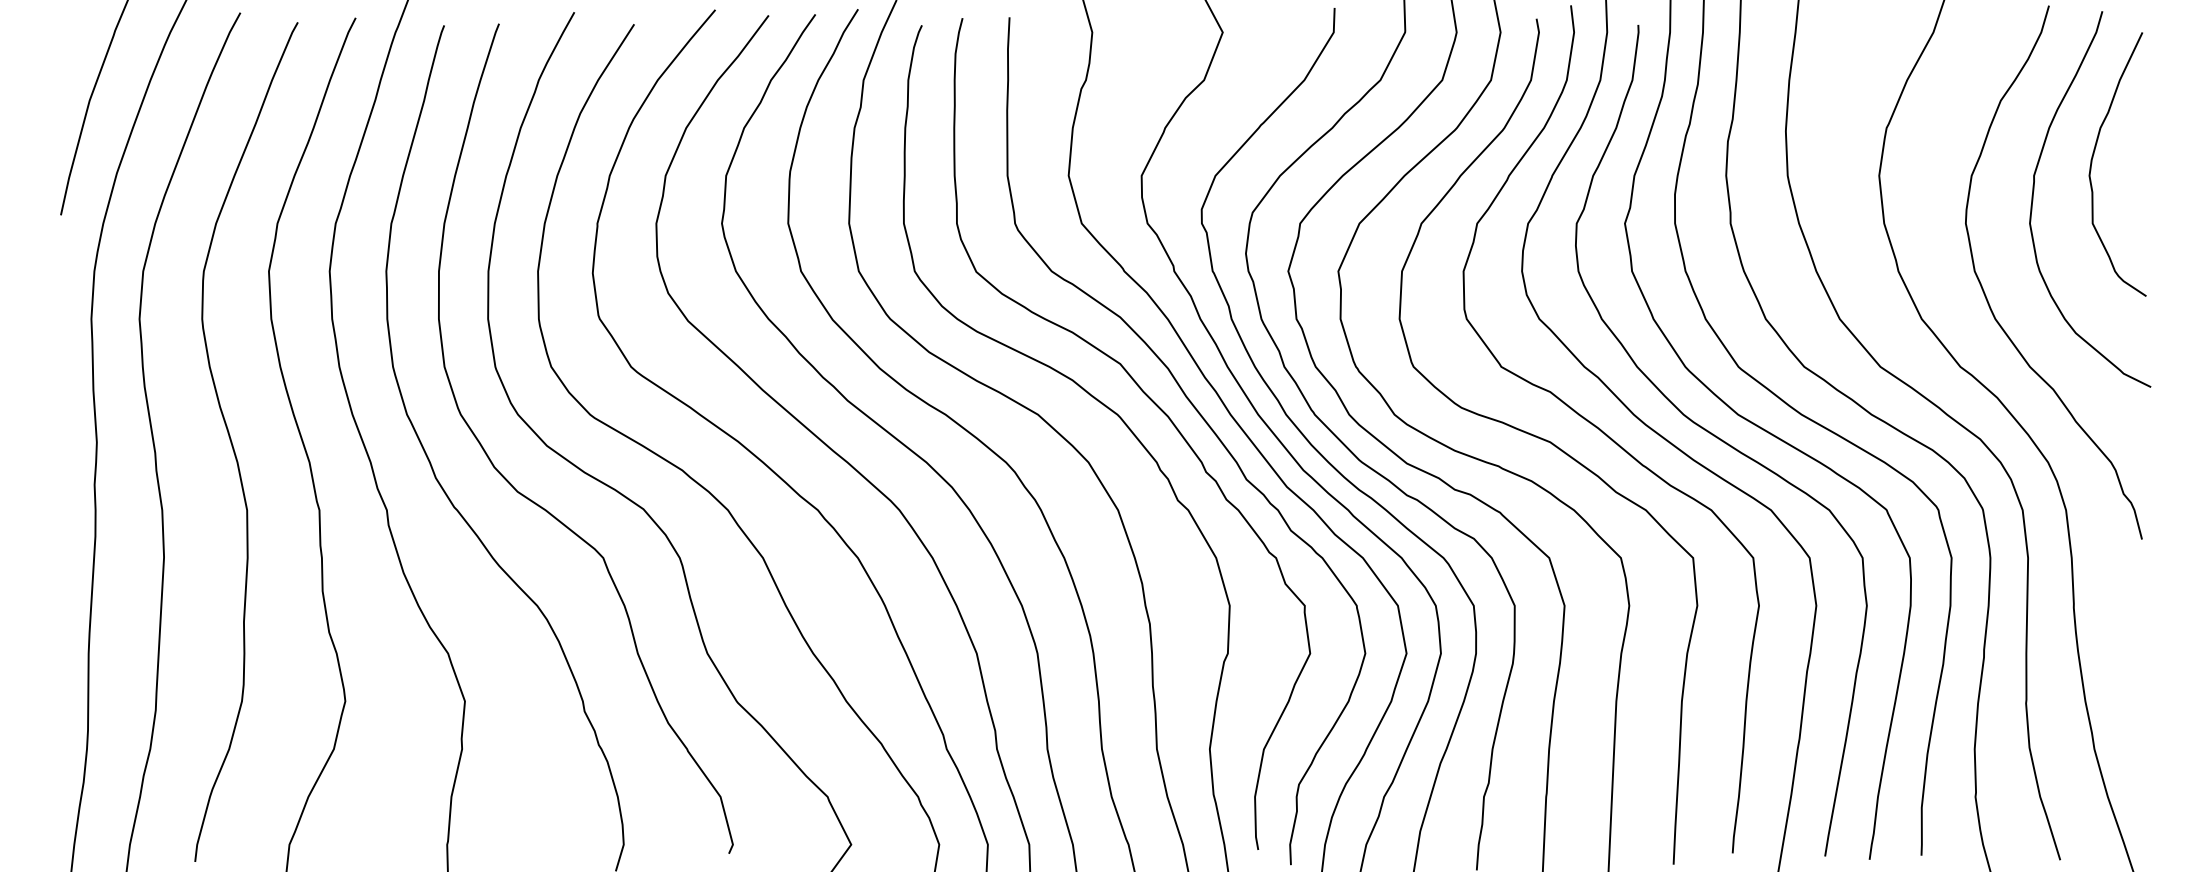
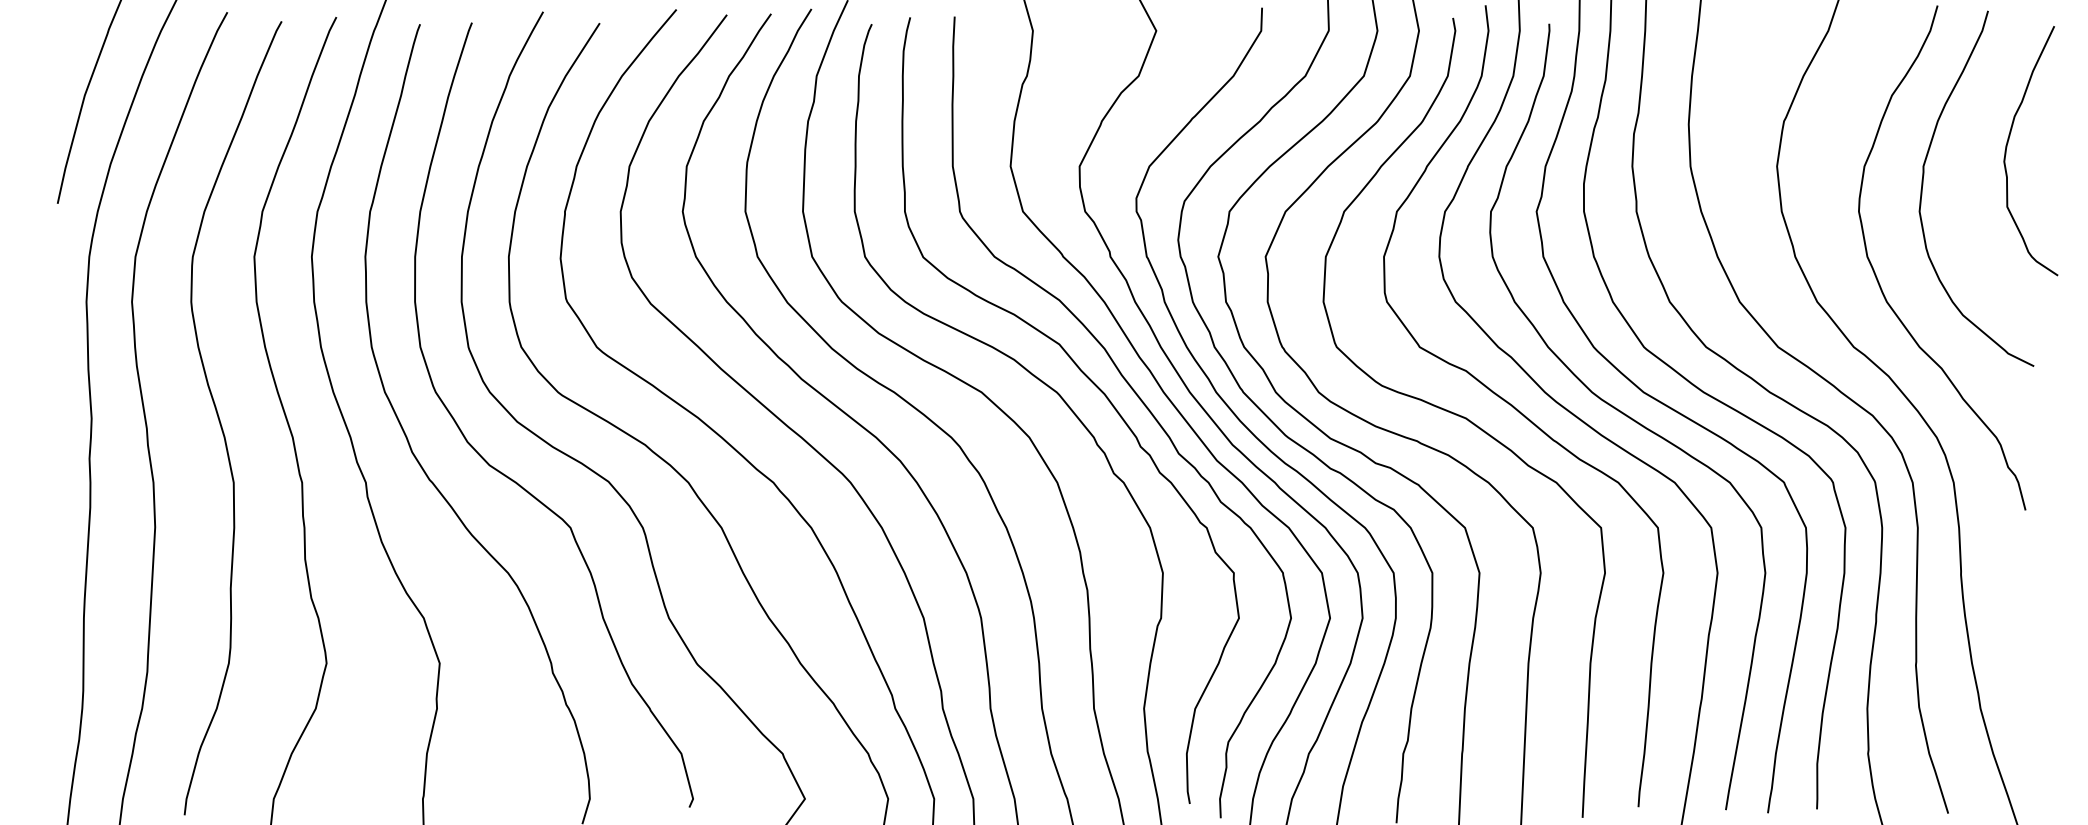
curve: (2093, 157) -> (2008, 144), moved

